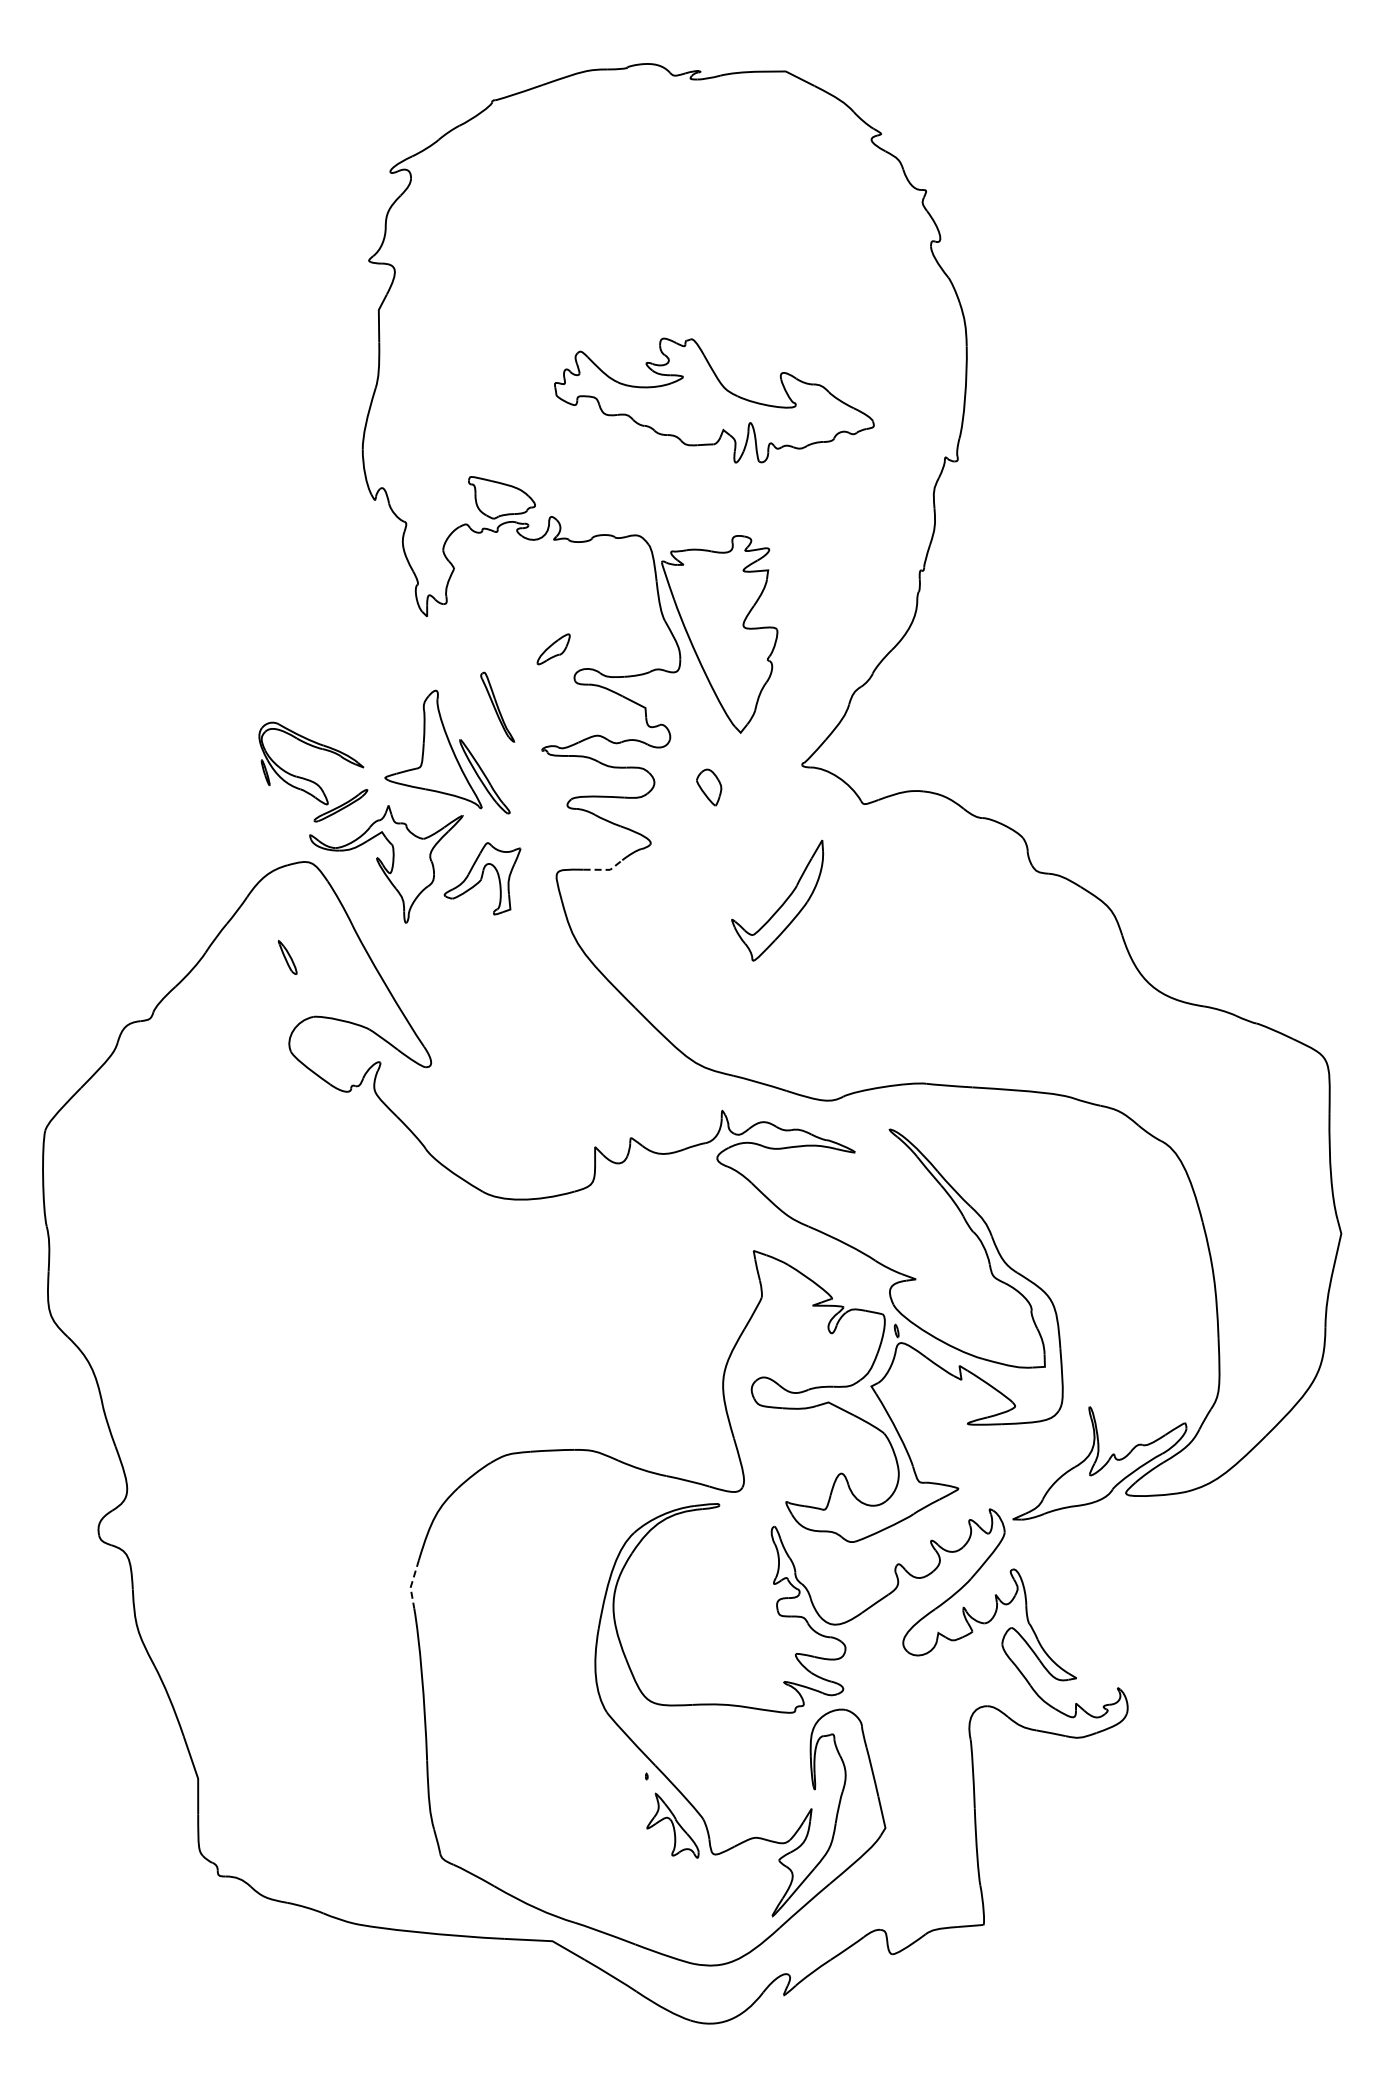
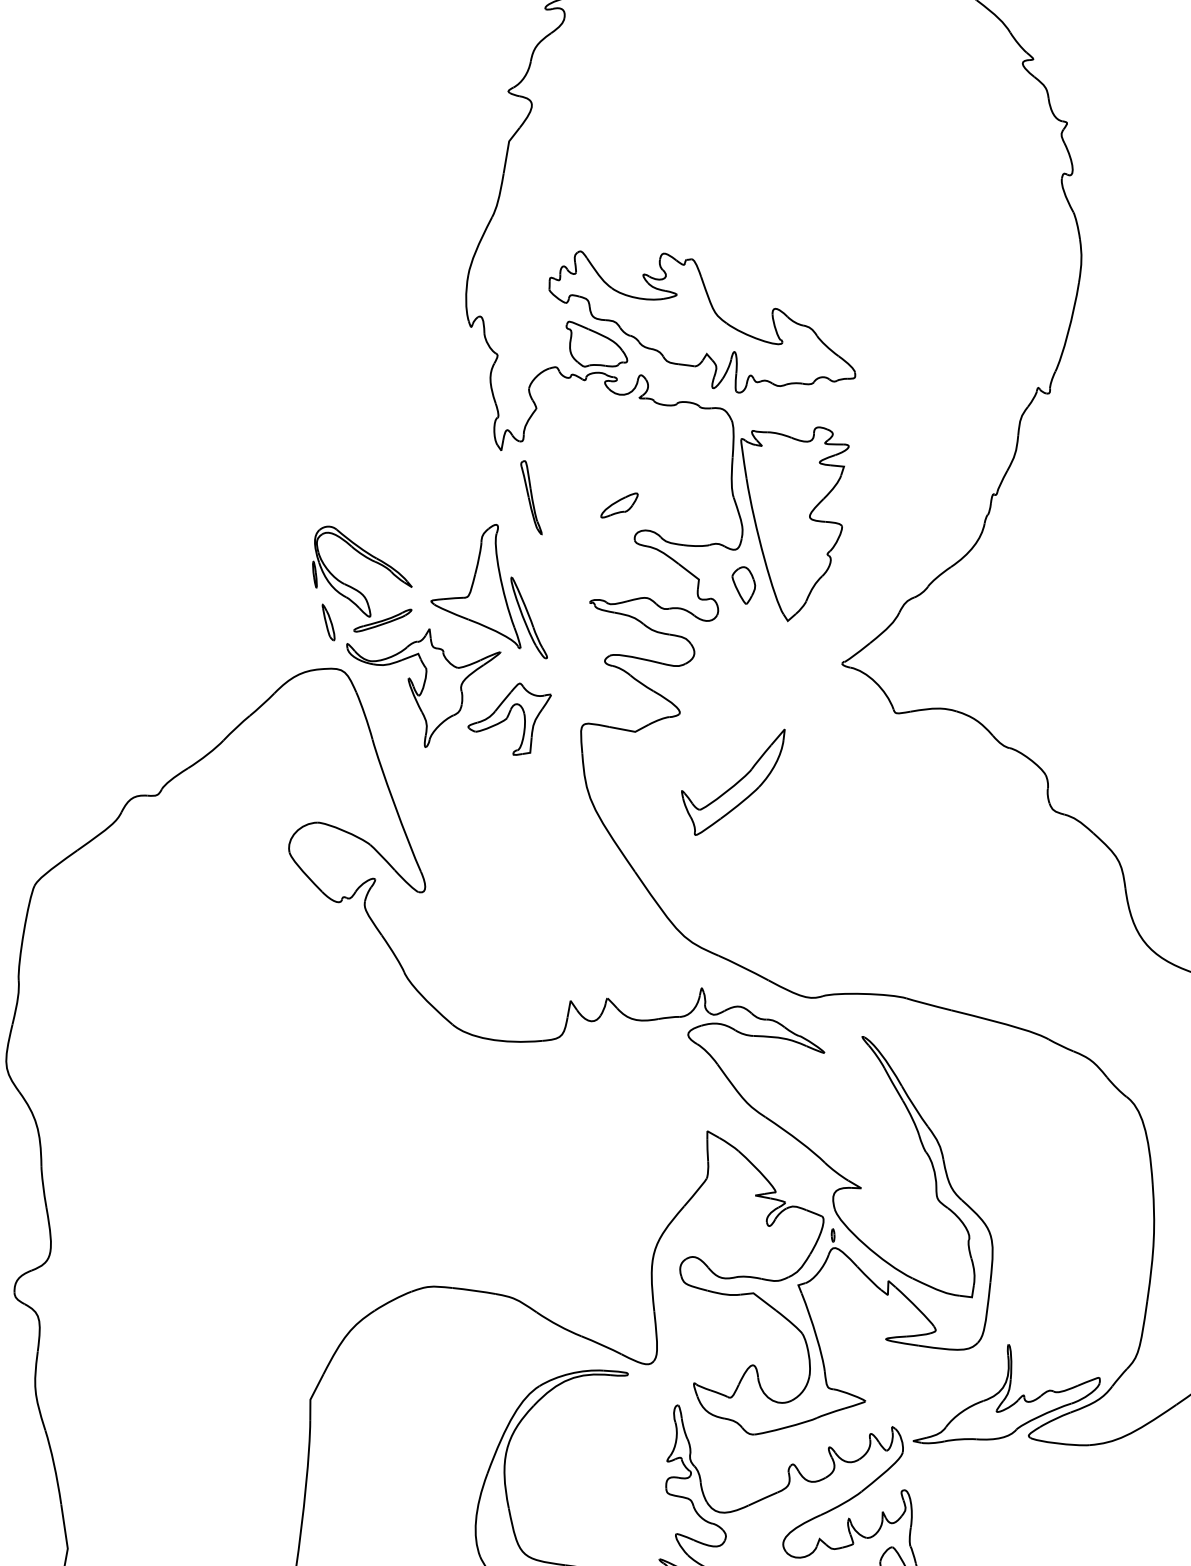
part: (714, 400) -> (703, 323), moved
part: (497, 706) -> (531, 496), moved
part: (709, 787) -> (743, 585), moved
line: (605, 869) -> (630, 730), dashed -> solid
part: (777, 900) -> (730, 780), moved
part: (287, 956) -> (328, 621), moved
line: (411, 1584) -> (311, 1396), dashed -> solid

